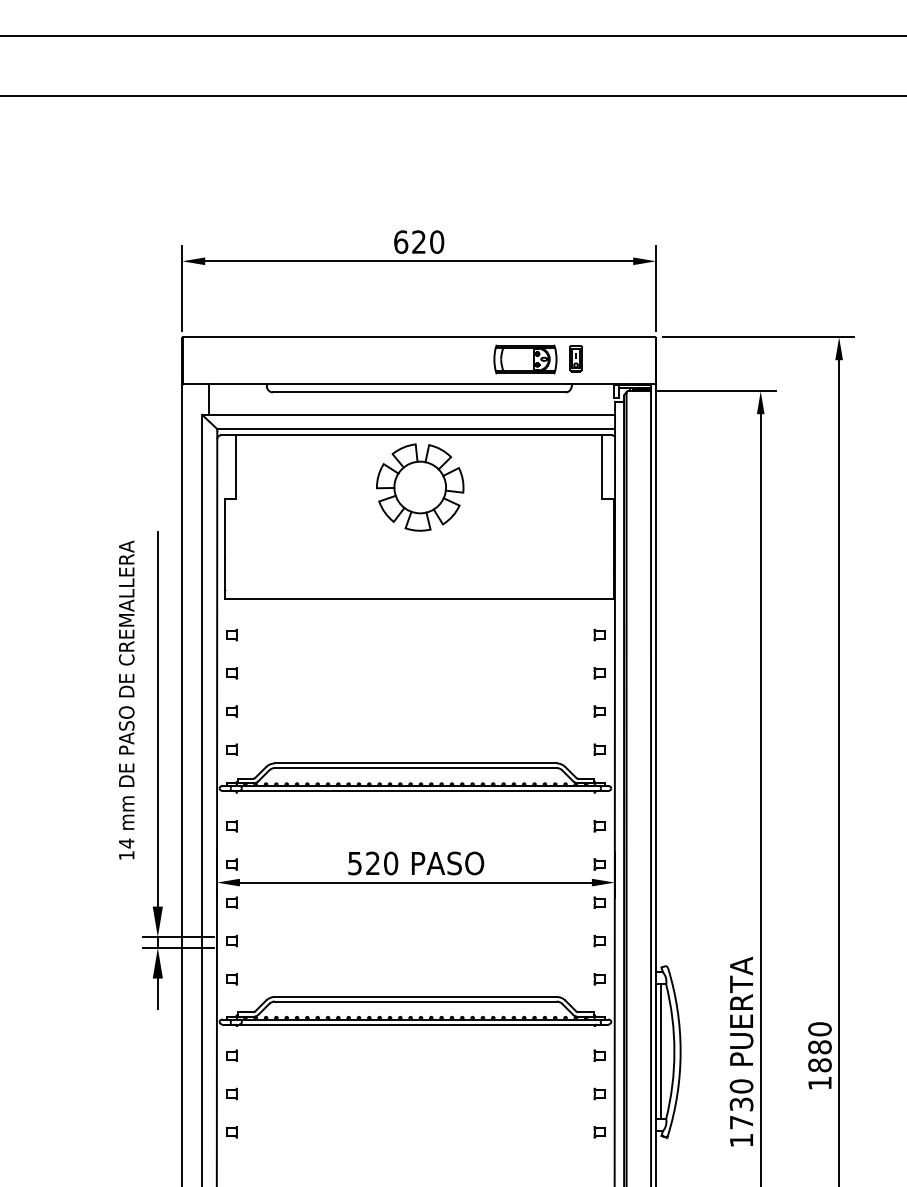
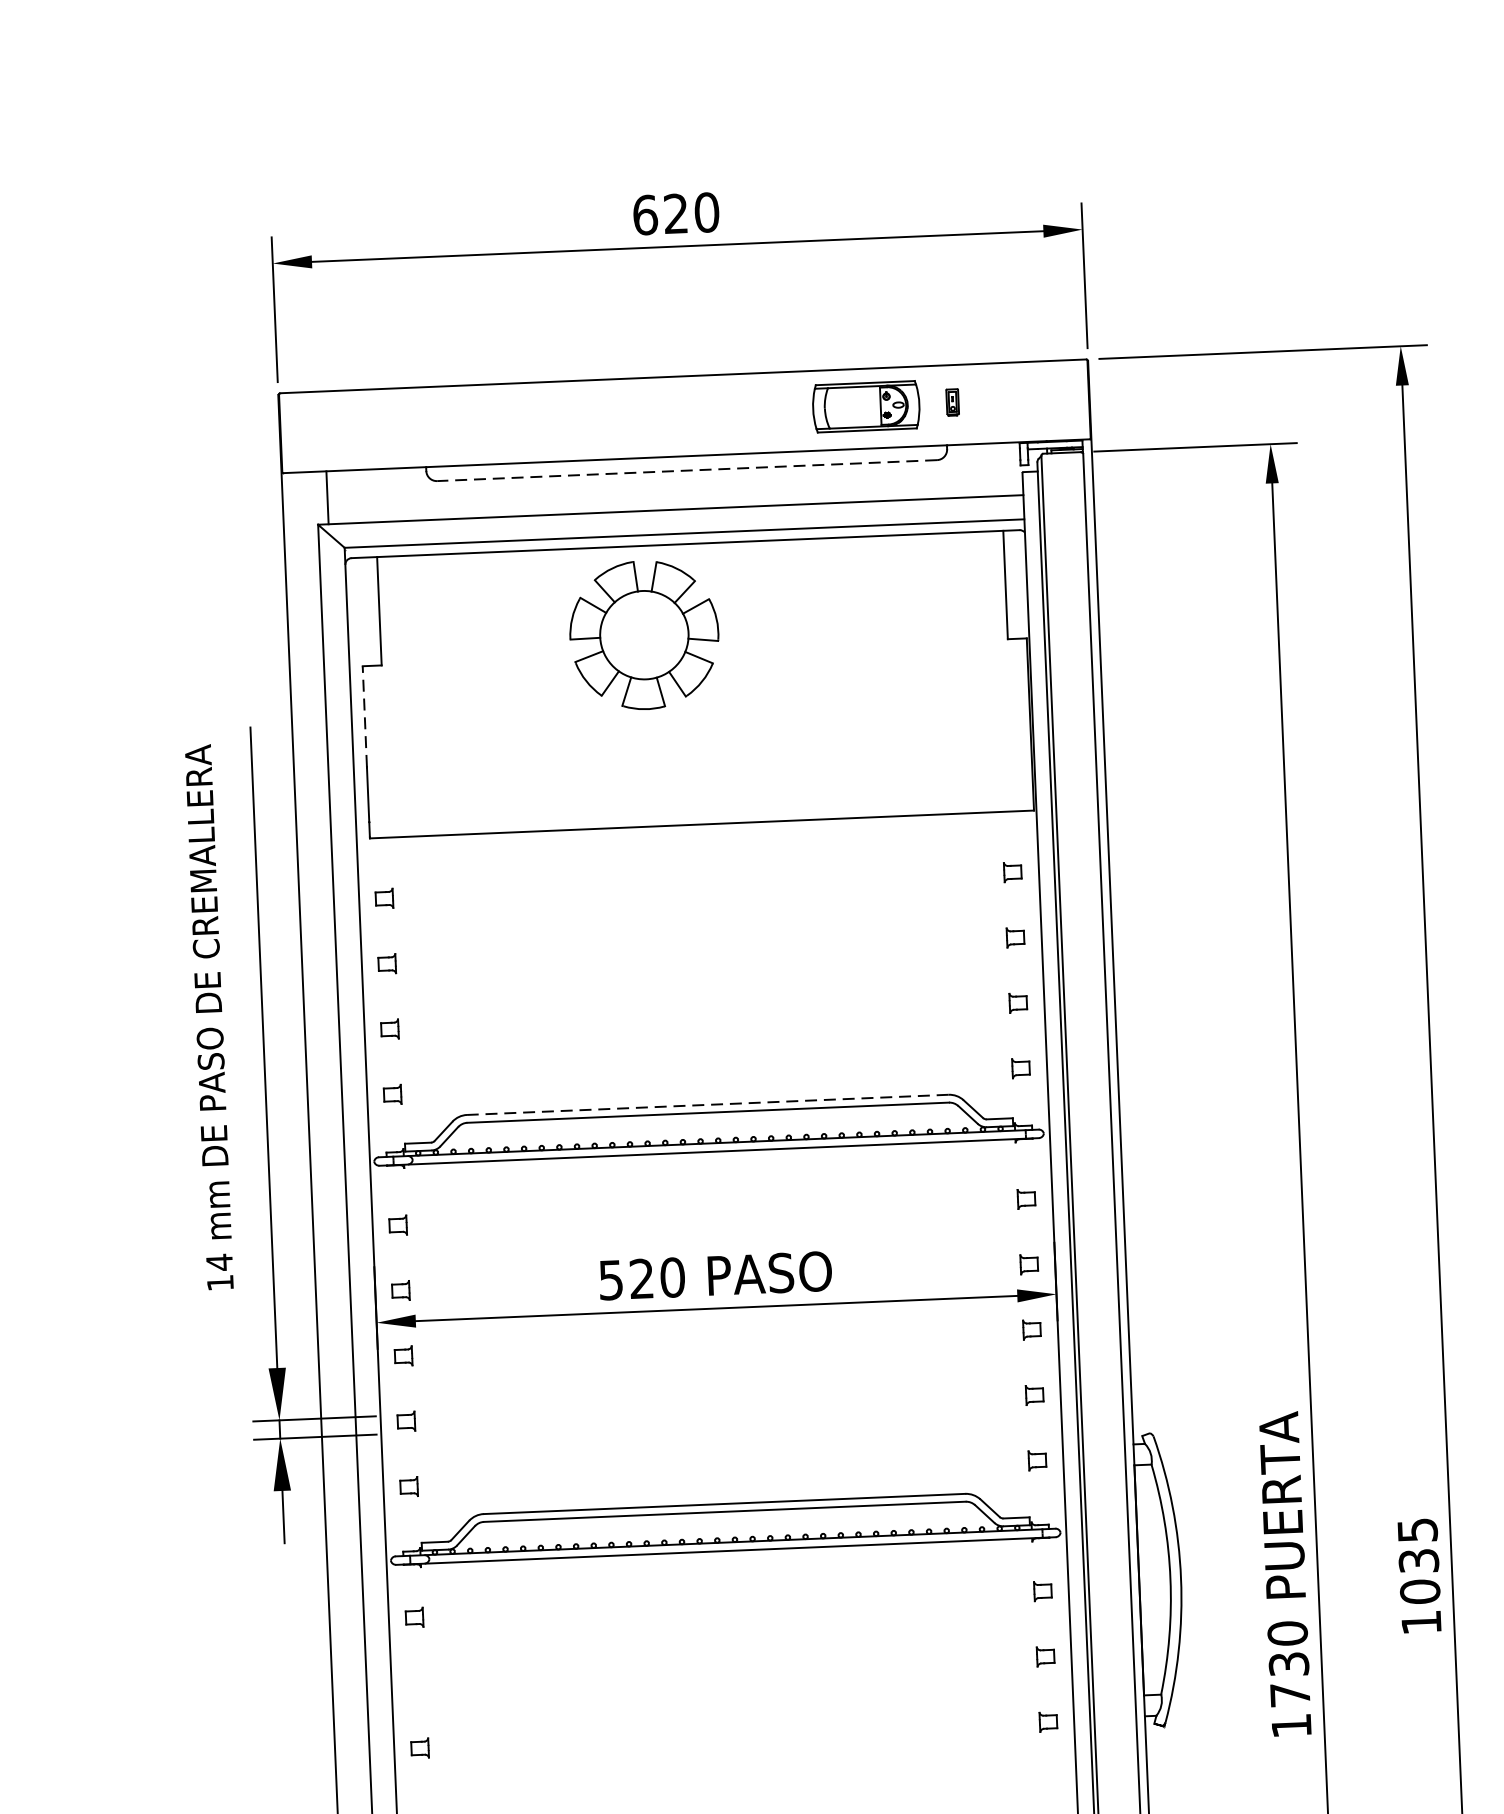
part: (575, 358) -> (951, 401), size x0.6
line: (418, 392) -> (685, 470), solid -> dashed
part: (420, 487) -> (644, 635), moved
line: (224, 527) -> (364, 715), solid -> dashed
line: (415, 763) -> (707, 1105), solid -> dashed
text: (819, 1047) -> (1418, 1561), 1880 -> 1035
line: (661, 1051) -> (1148, 1579), removed
part: (231, 1093) -> (416, 1682), removed

